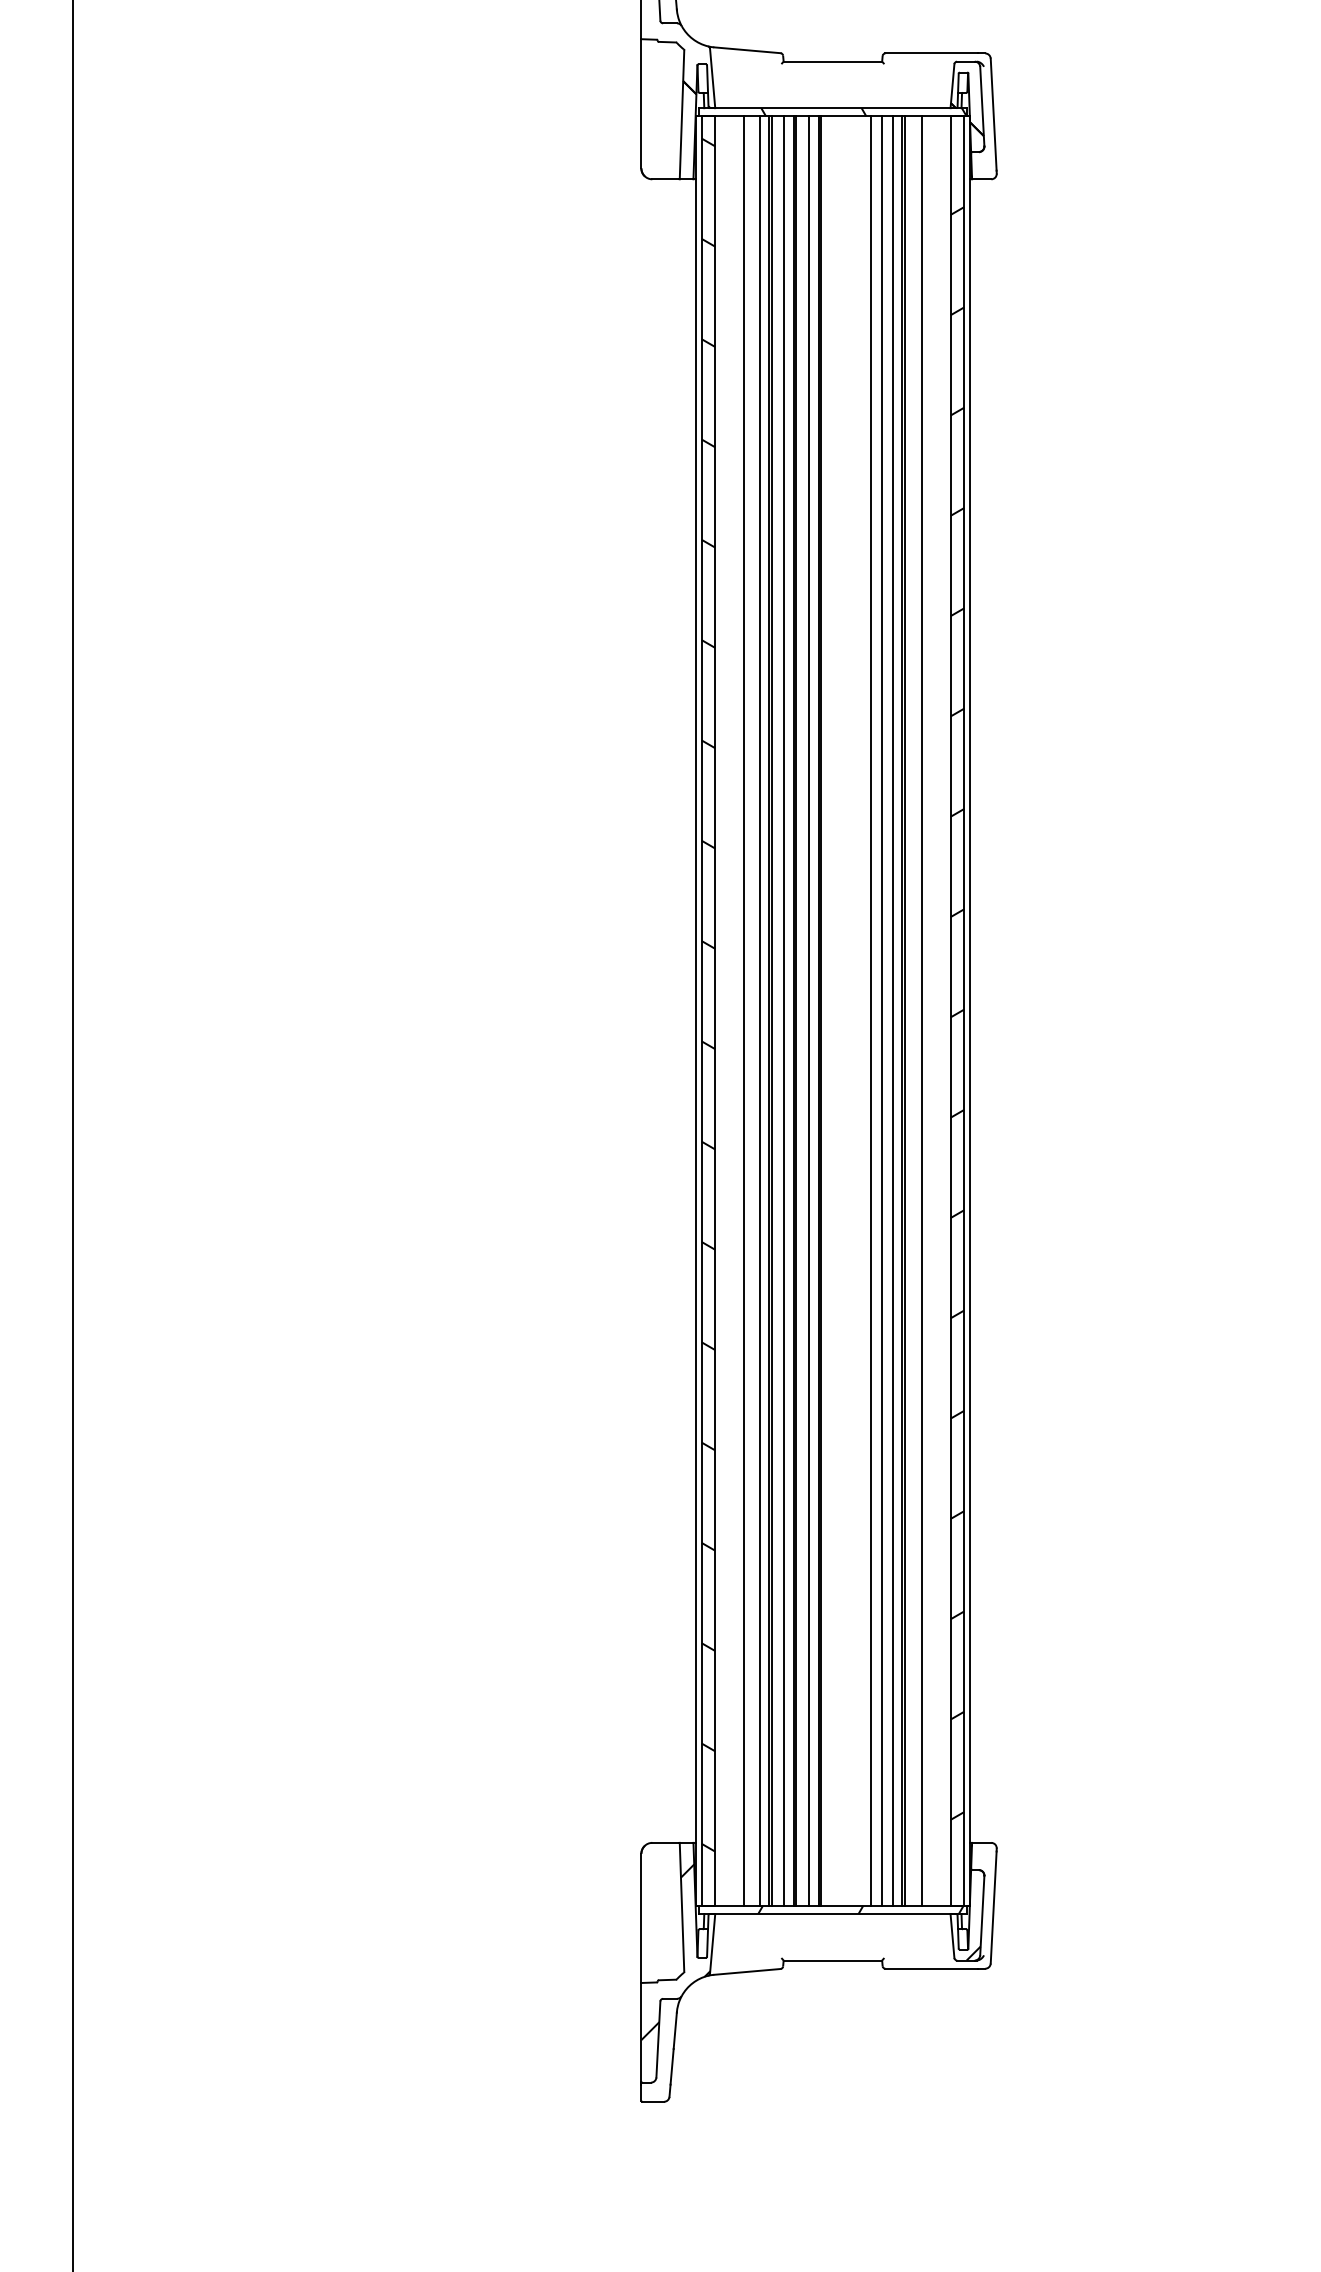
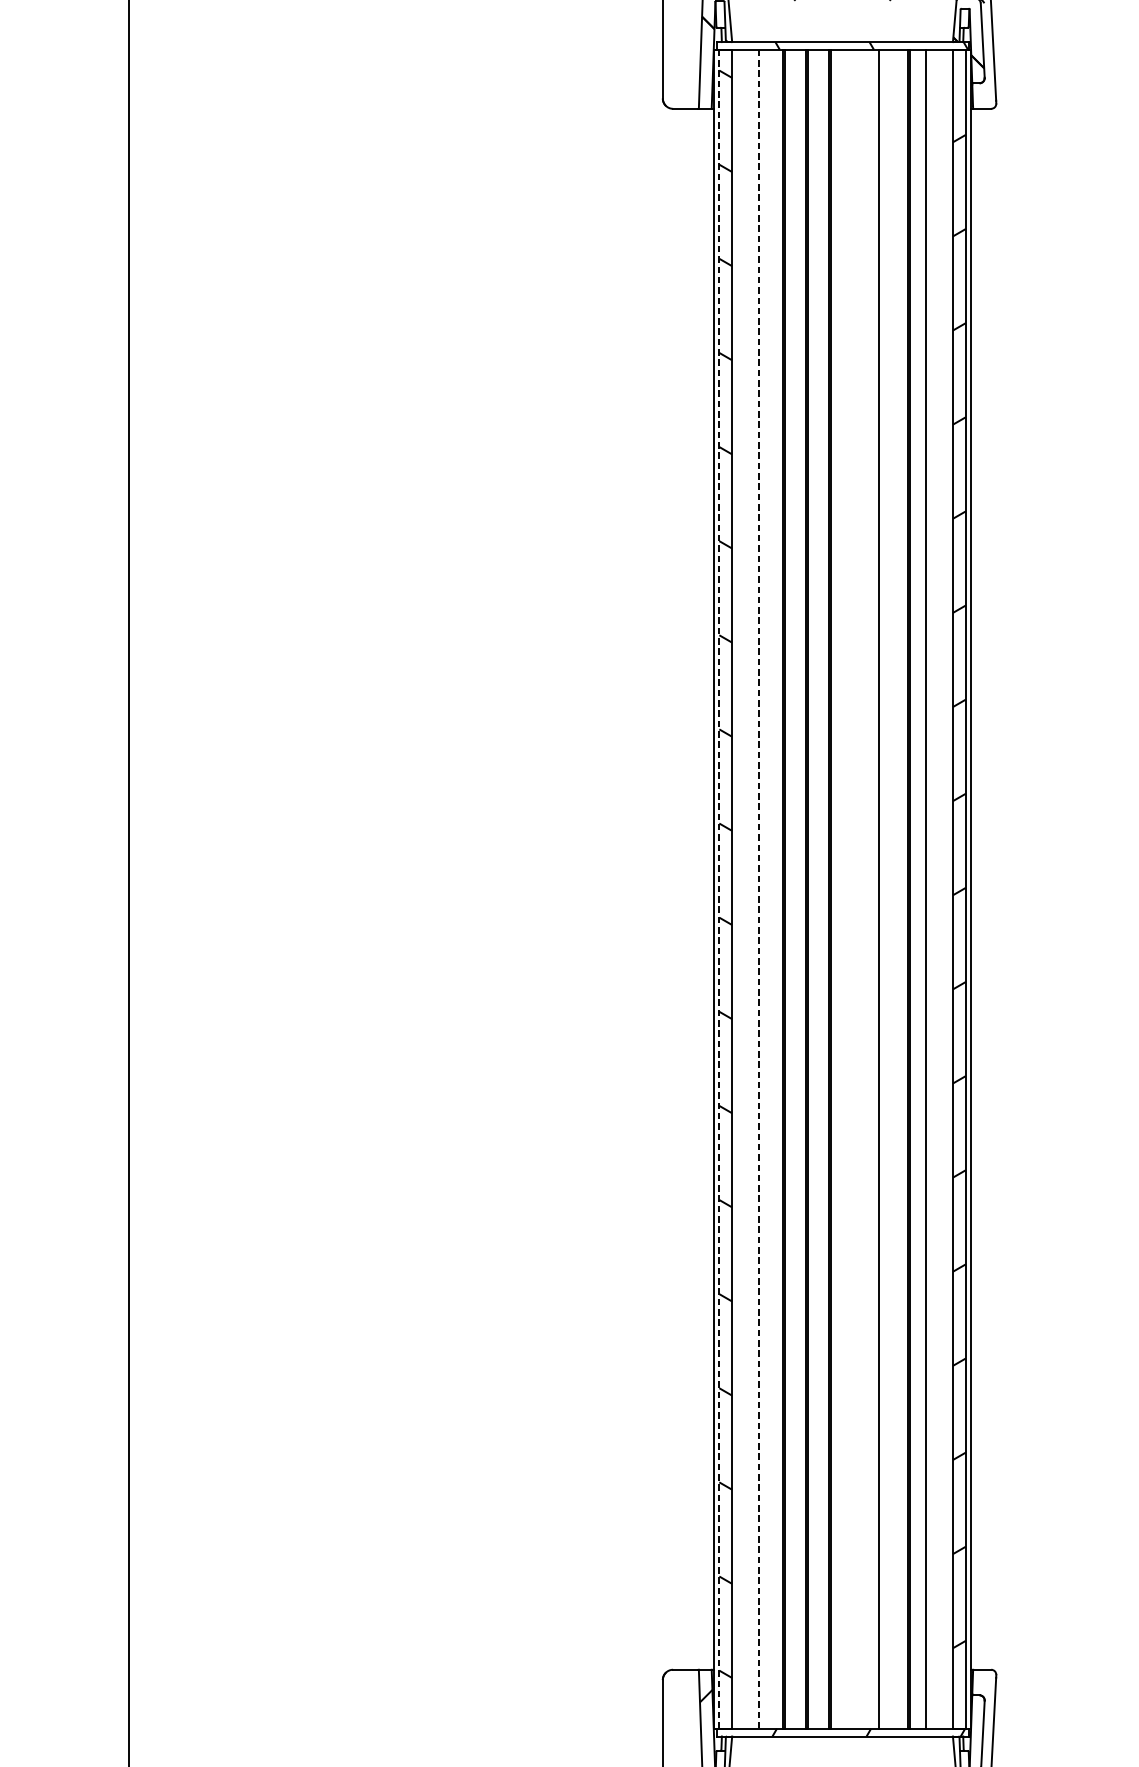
line: (759, 1010) -> (773, 888), removed
line: (784, 1010) -> (797, 888), removed
line: (808, 1010) -> (819, 888), removed
line: (882, 1010) -> (889, 888), removed
line: (892, 1010) -> (898, 888), removed
line: (701, 1011) -> (719, 889), solid -> dashed
line: (744, 1011) -> (759, 889), solid -> dashed

